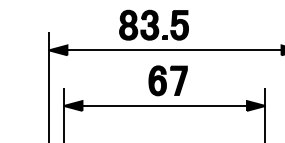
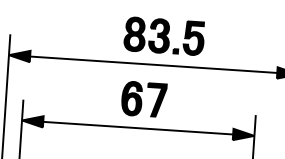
part: (153, 24) -> (163, 35), moved

